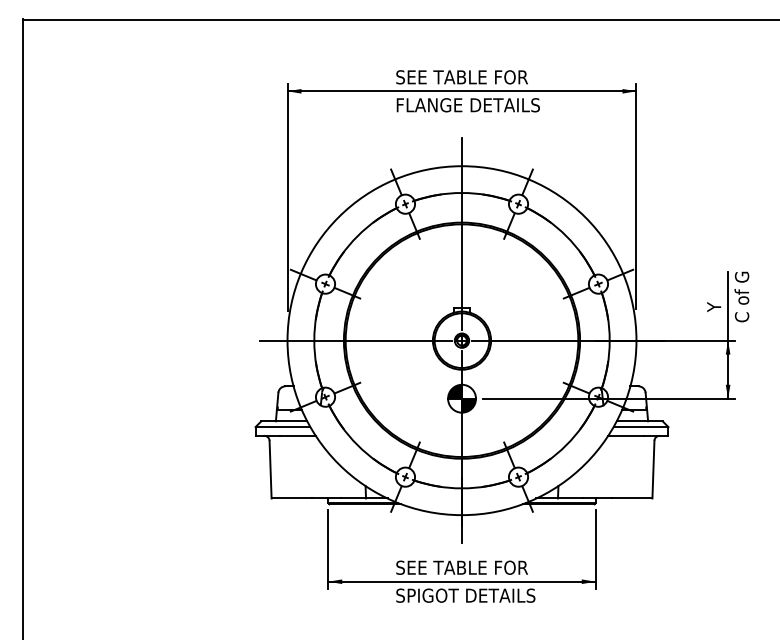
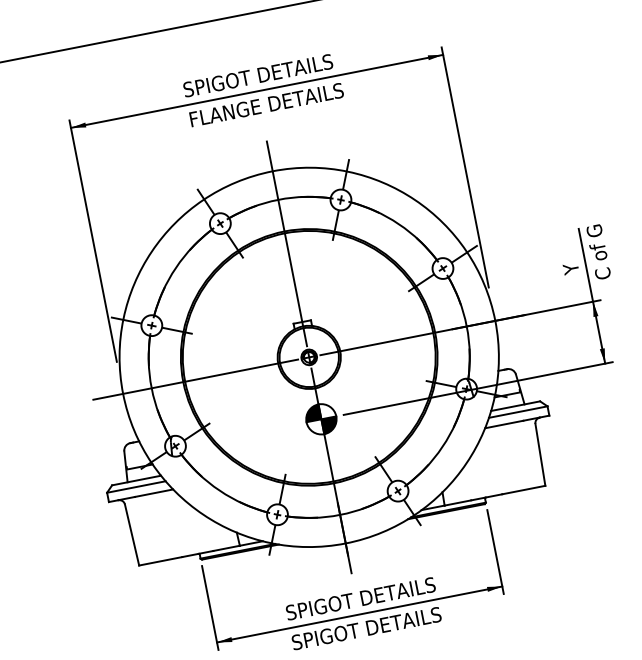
text: (472, 77) -> (265, 74), SEE TABLE FOR -> SPIGOT DETAILS
text: (472, 567) -> (367, 597), SEE TABLE FOR -> SPIGOT DETAILS

